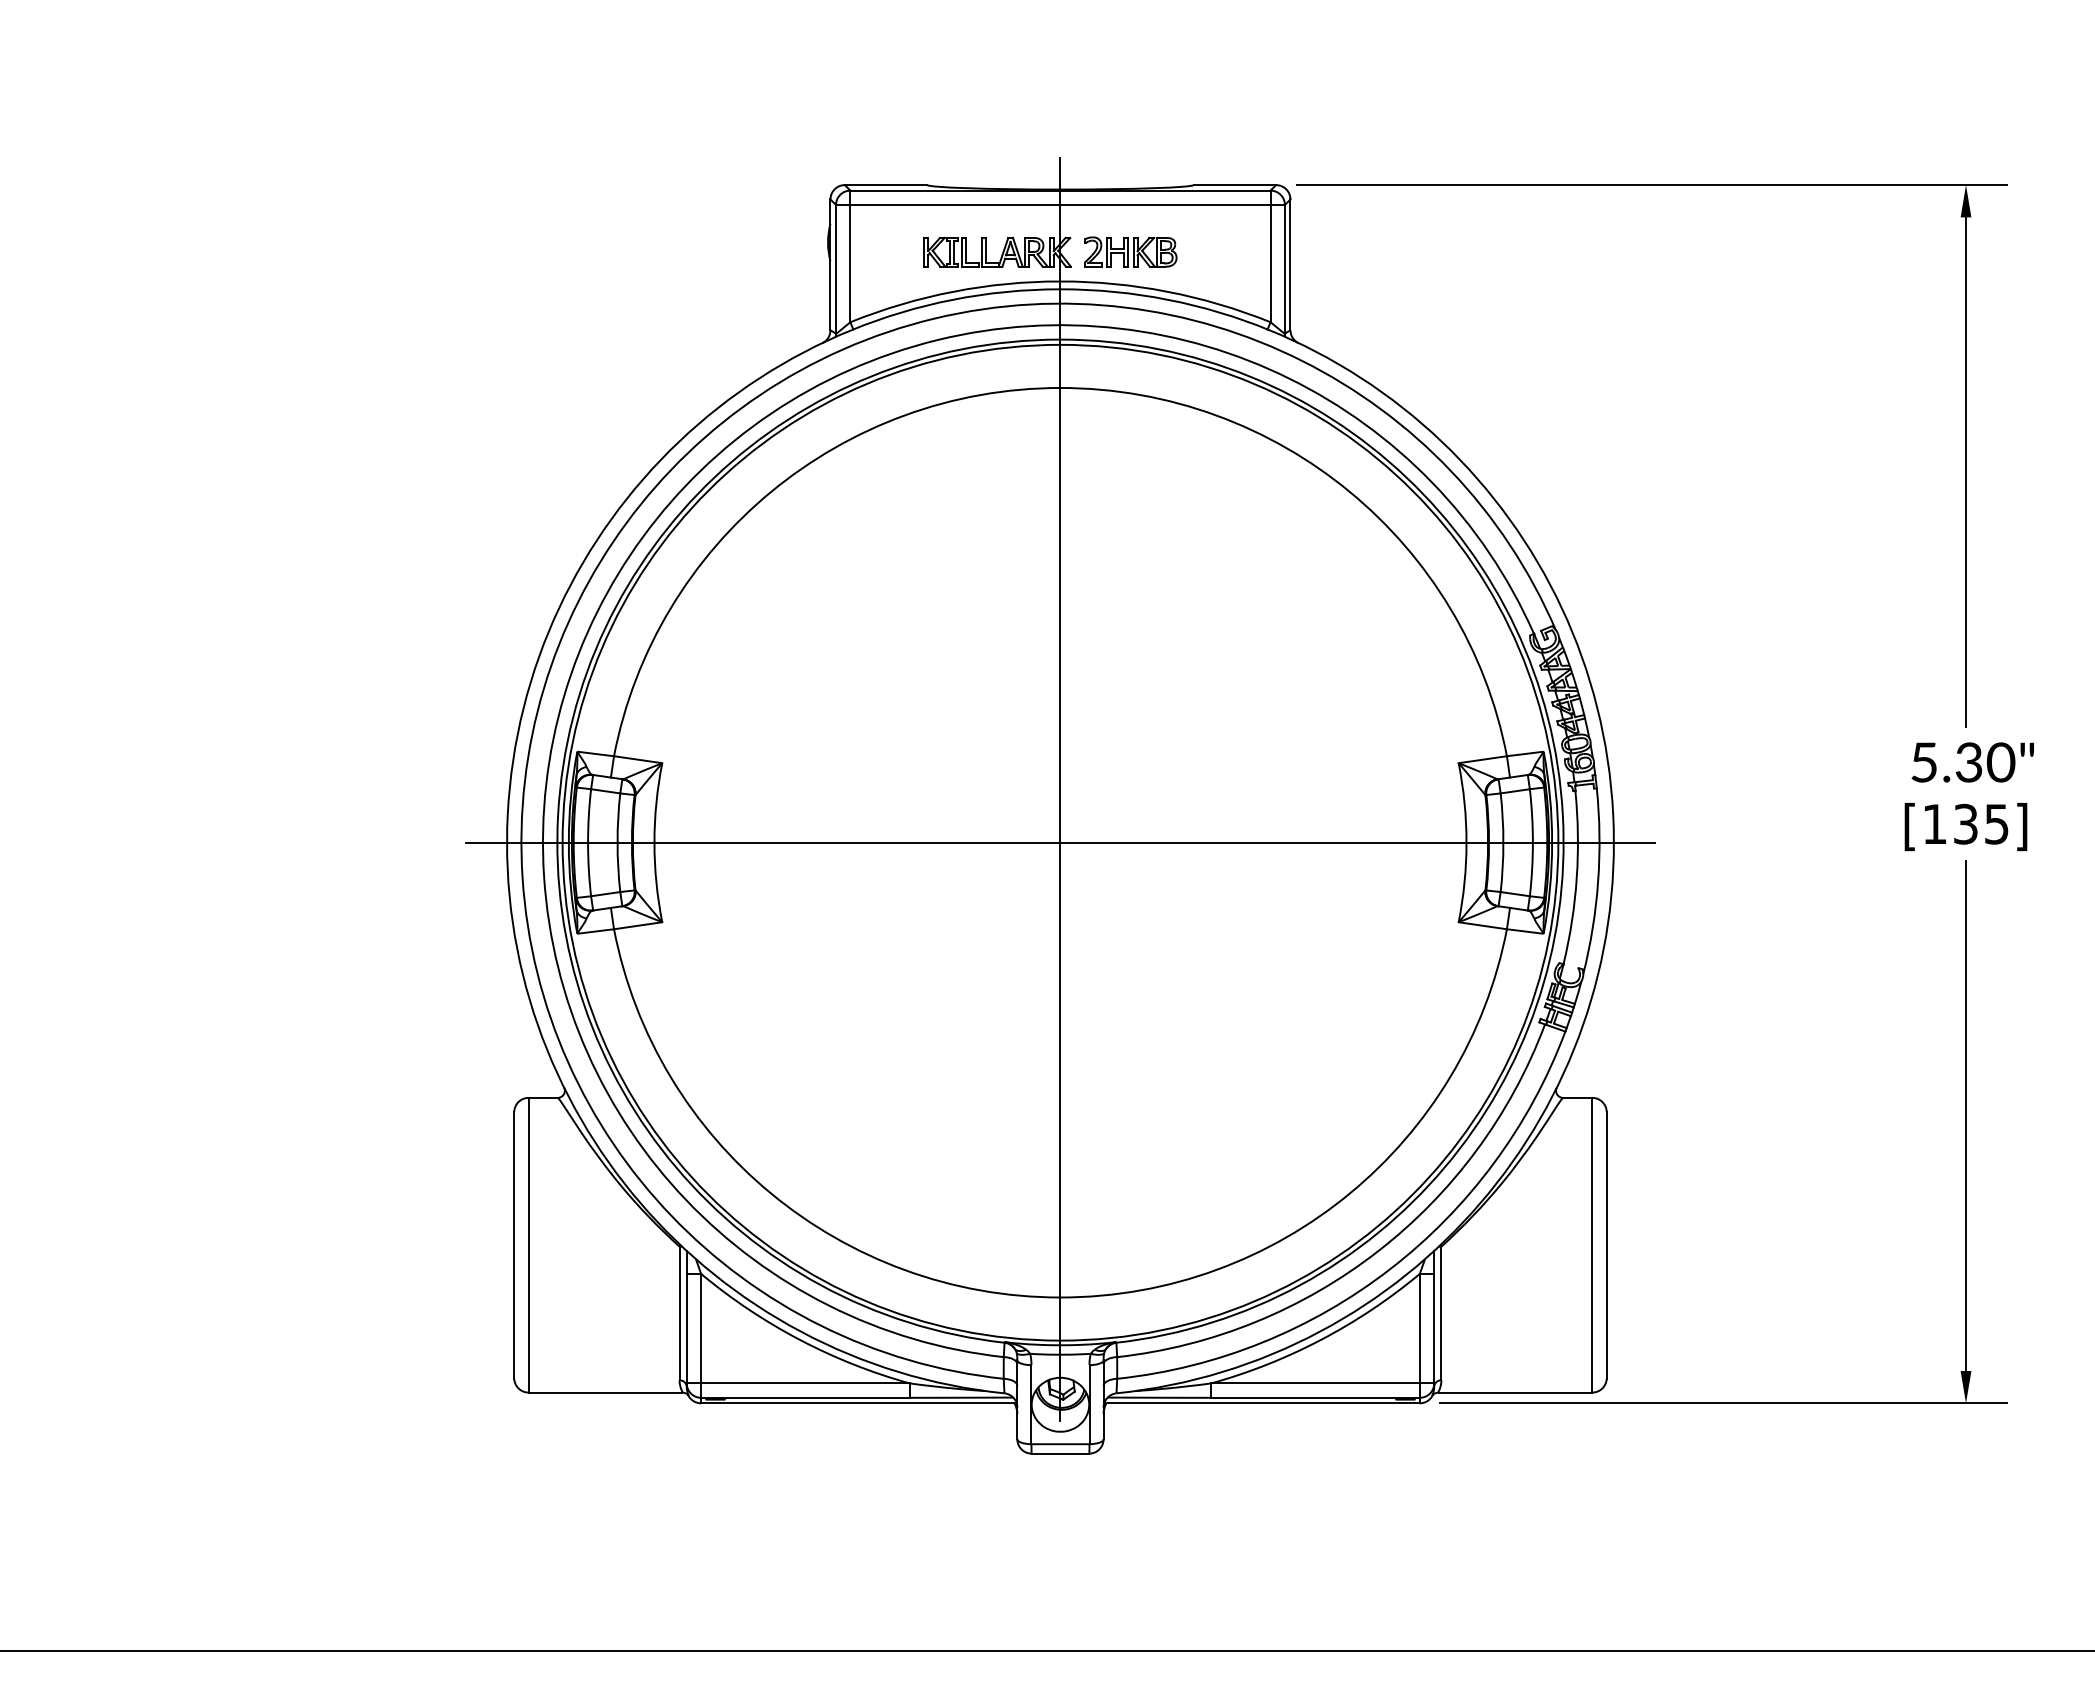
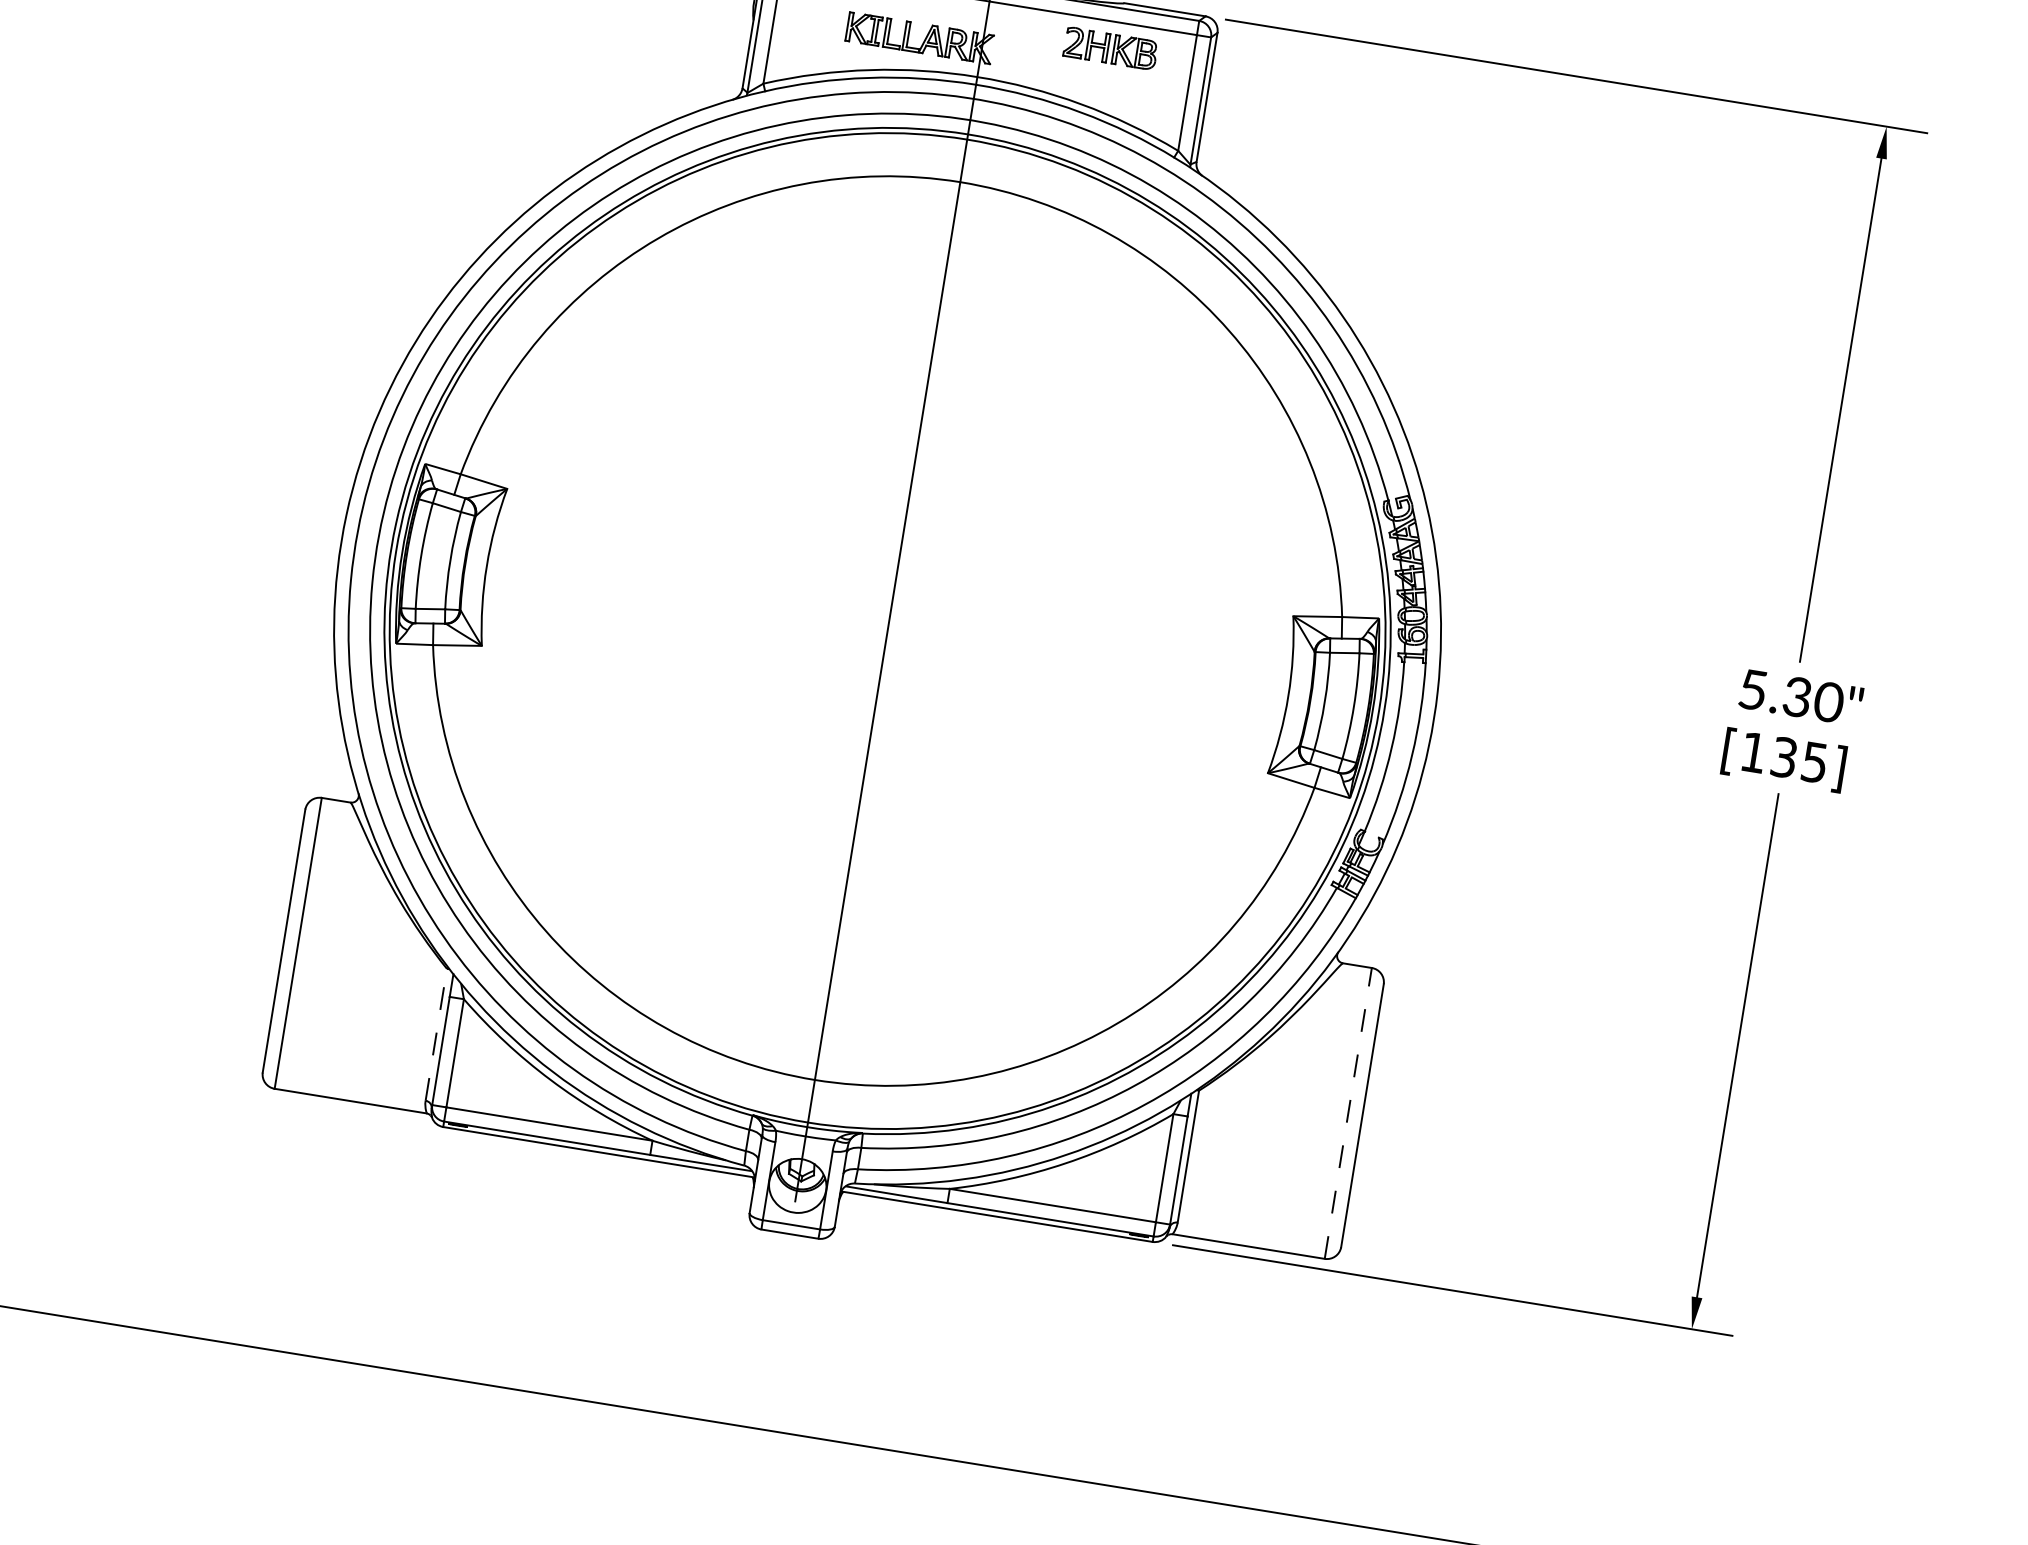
part: (1130, 251) -> (1110, 48), moved
line: (1059, 842) -> (886, 630), removed
line: (1592, 1244) -> (1348, 1112), solid -> dashed
line: (679, 1313) -> (436, 1034), solid -> dashed

